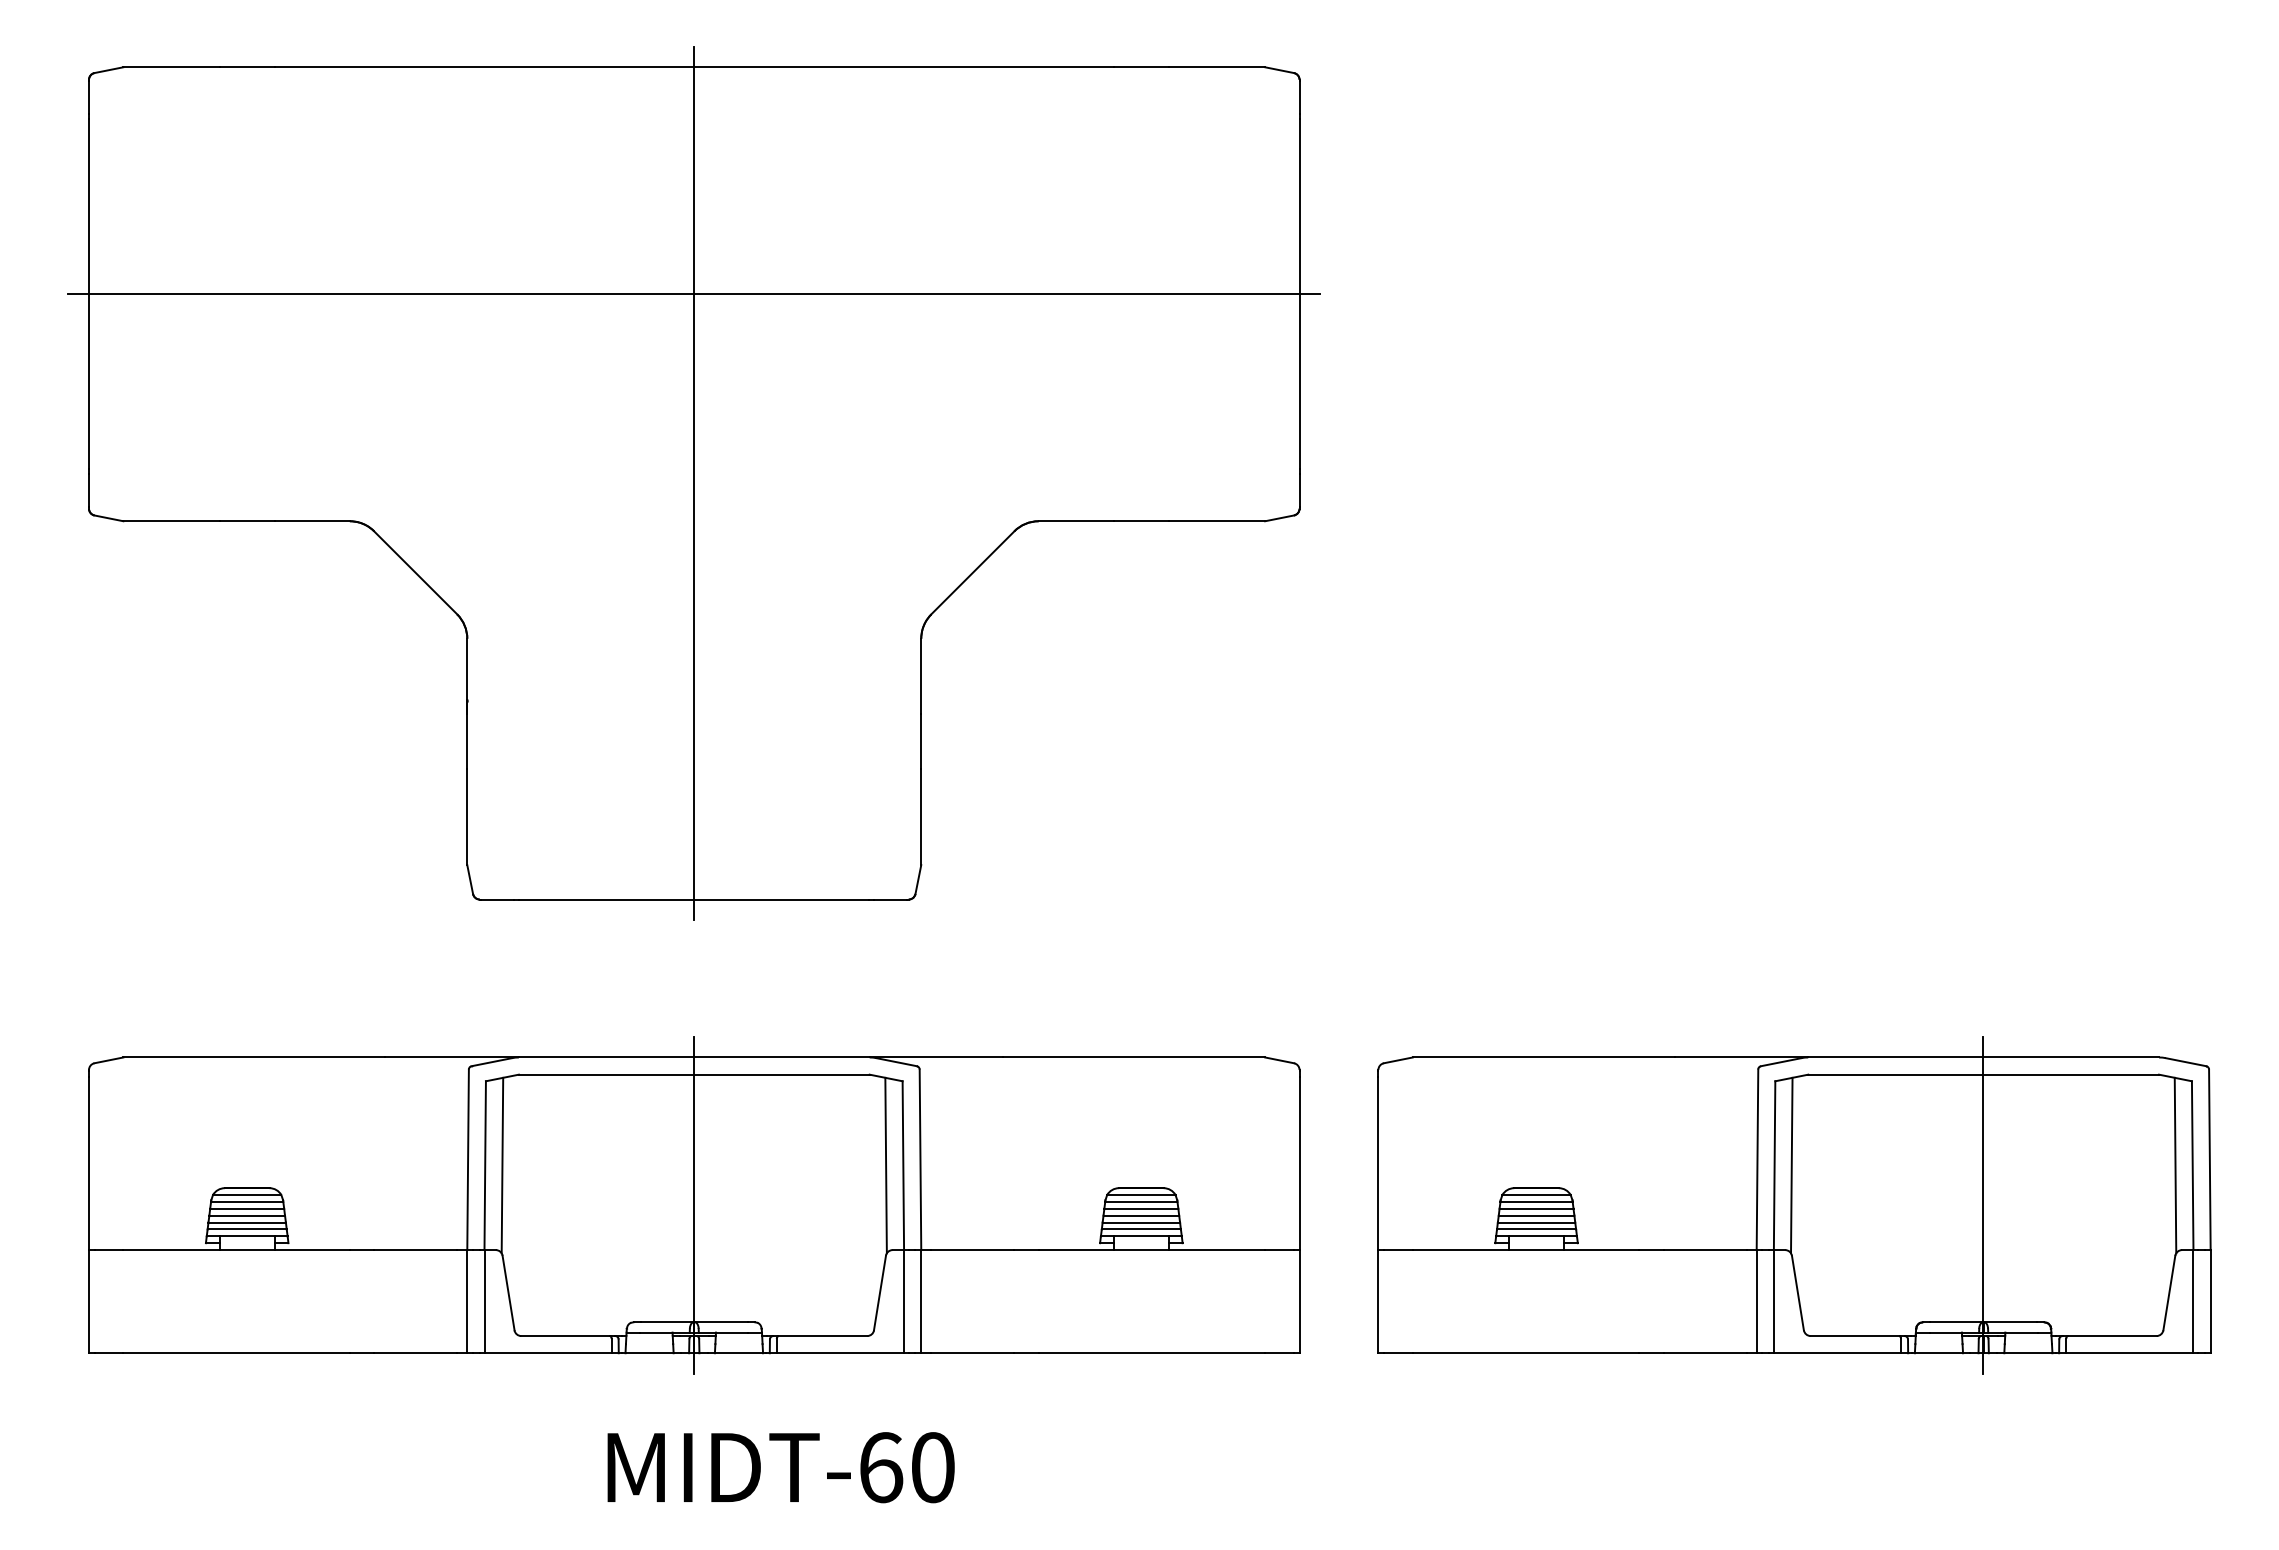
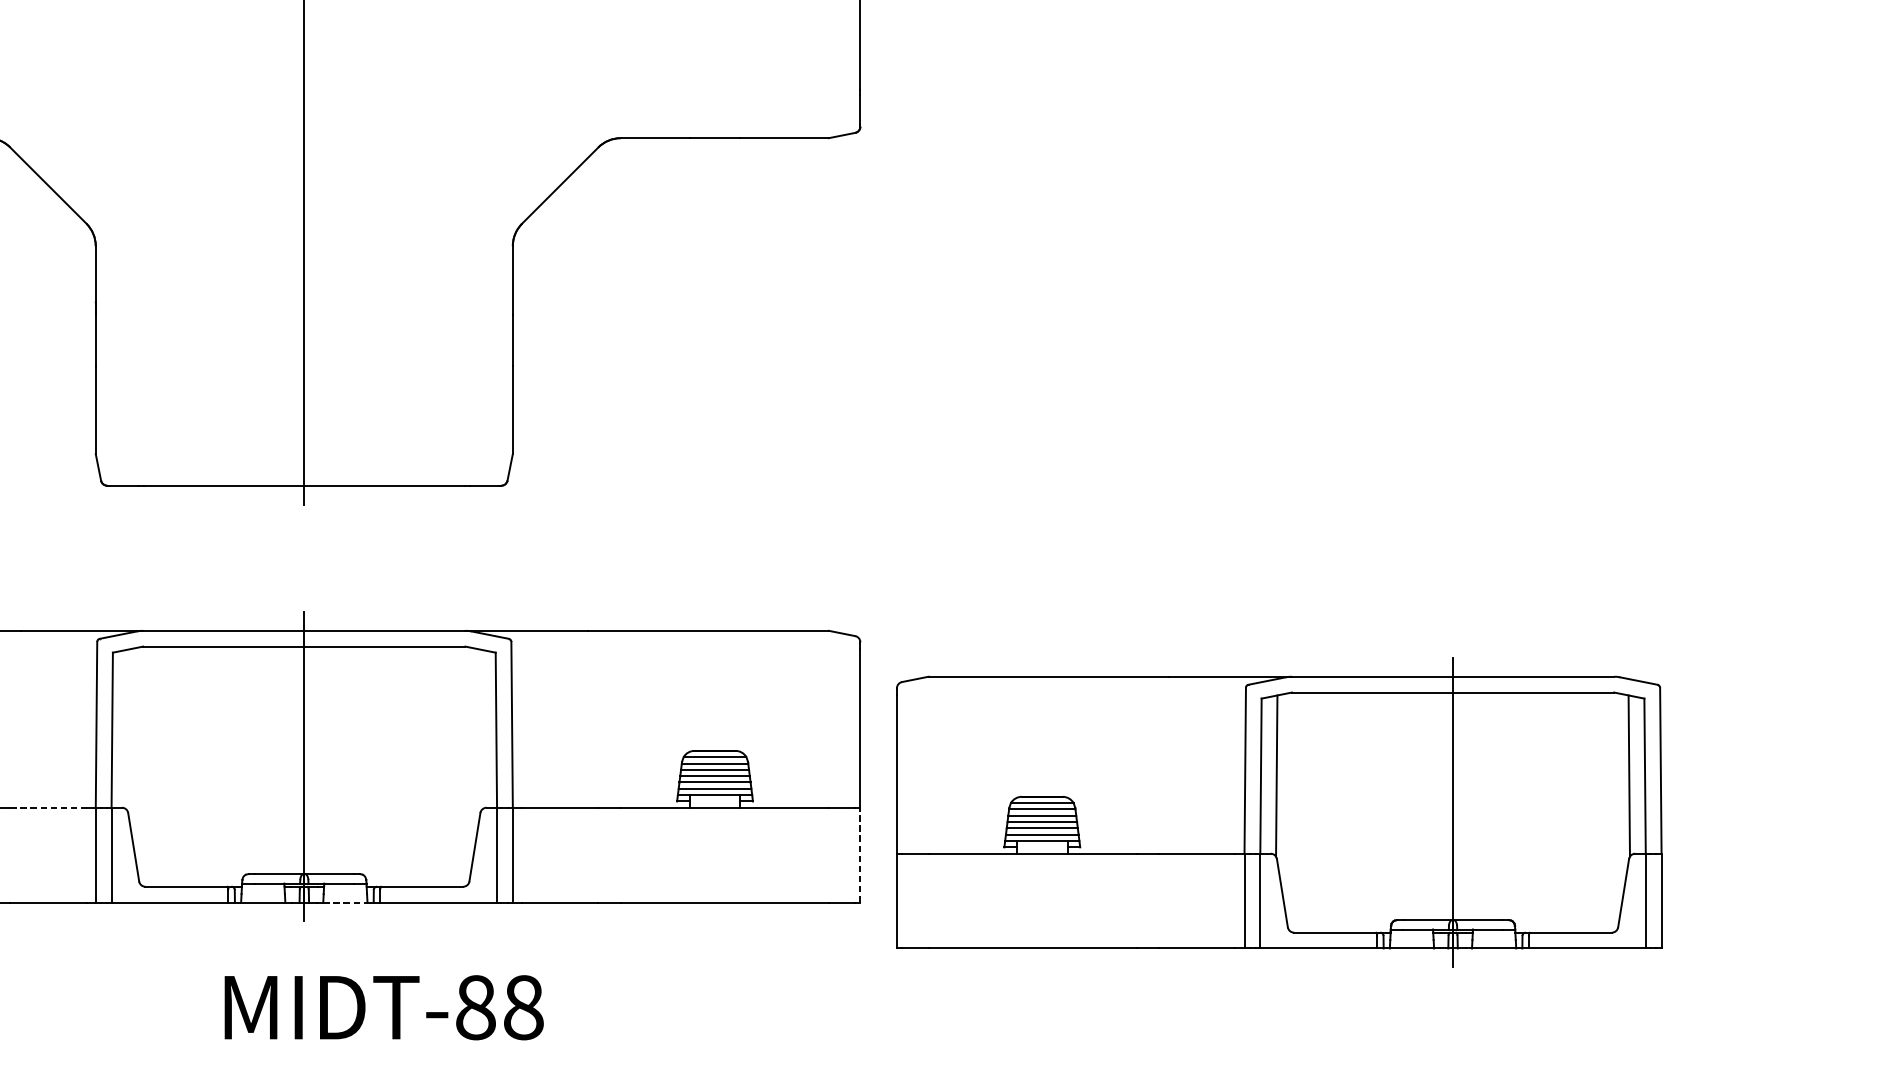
line: (502, 1165) -> (128, 730), removed
line: (885, 1165) -> (479, 730), removed
part: (1794, 1205) -> (1279, 812), moved
line: (415, 1250) -> (48, 808), solid -> dashed
line: (1299, 1301) -> (860, 855), solid -> dashed
line: (739, 1353) -> (345, 902), solid -> dashed
text: (906, 1467) -> (499, 1007), MIDT-60 -> MIDT-88

